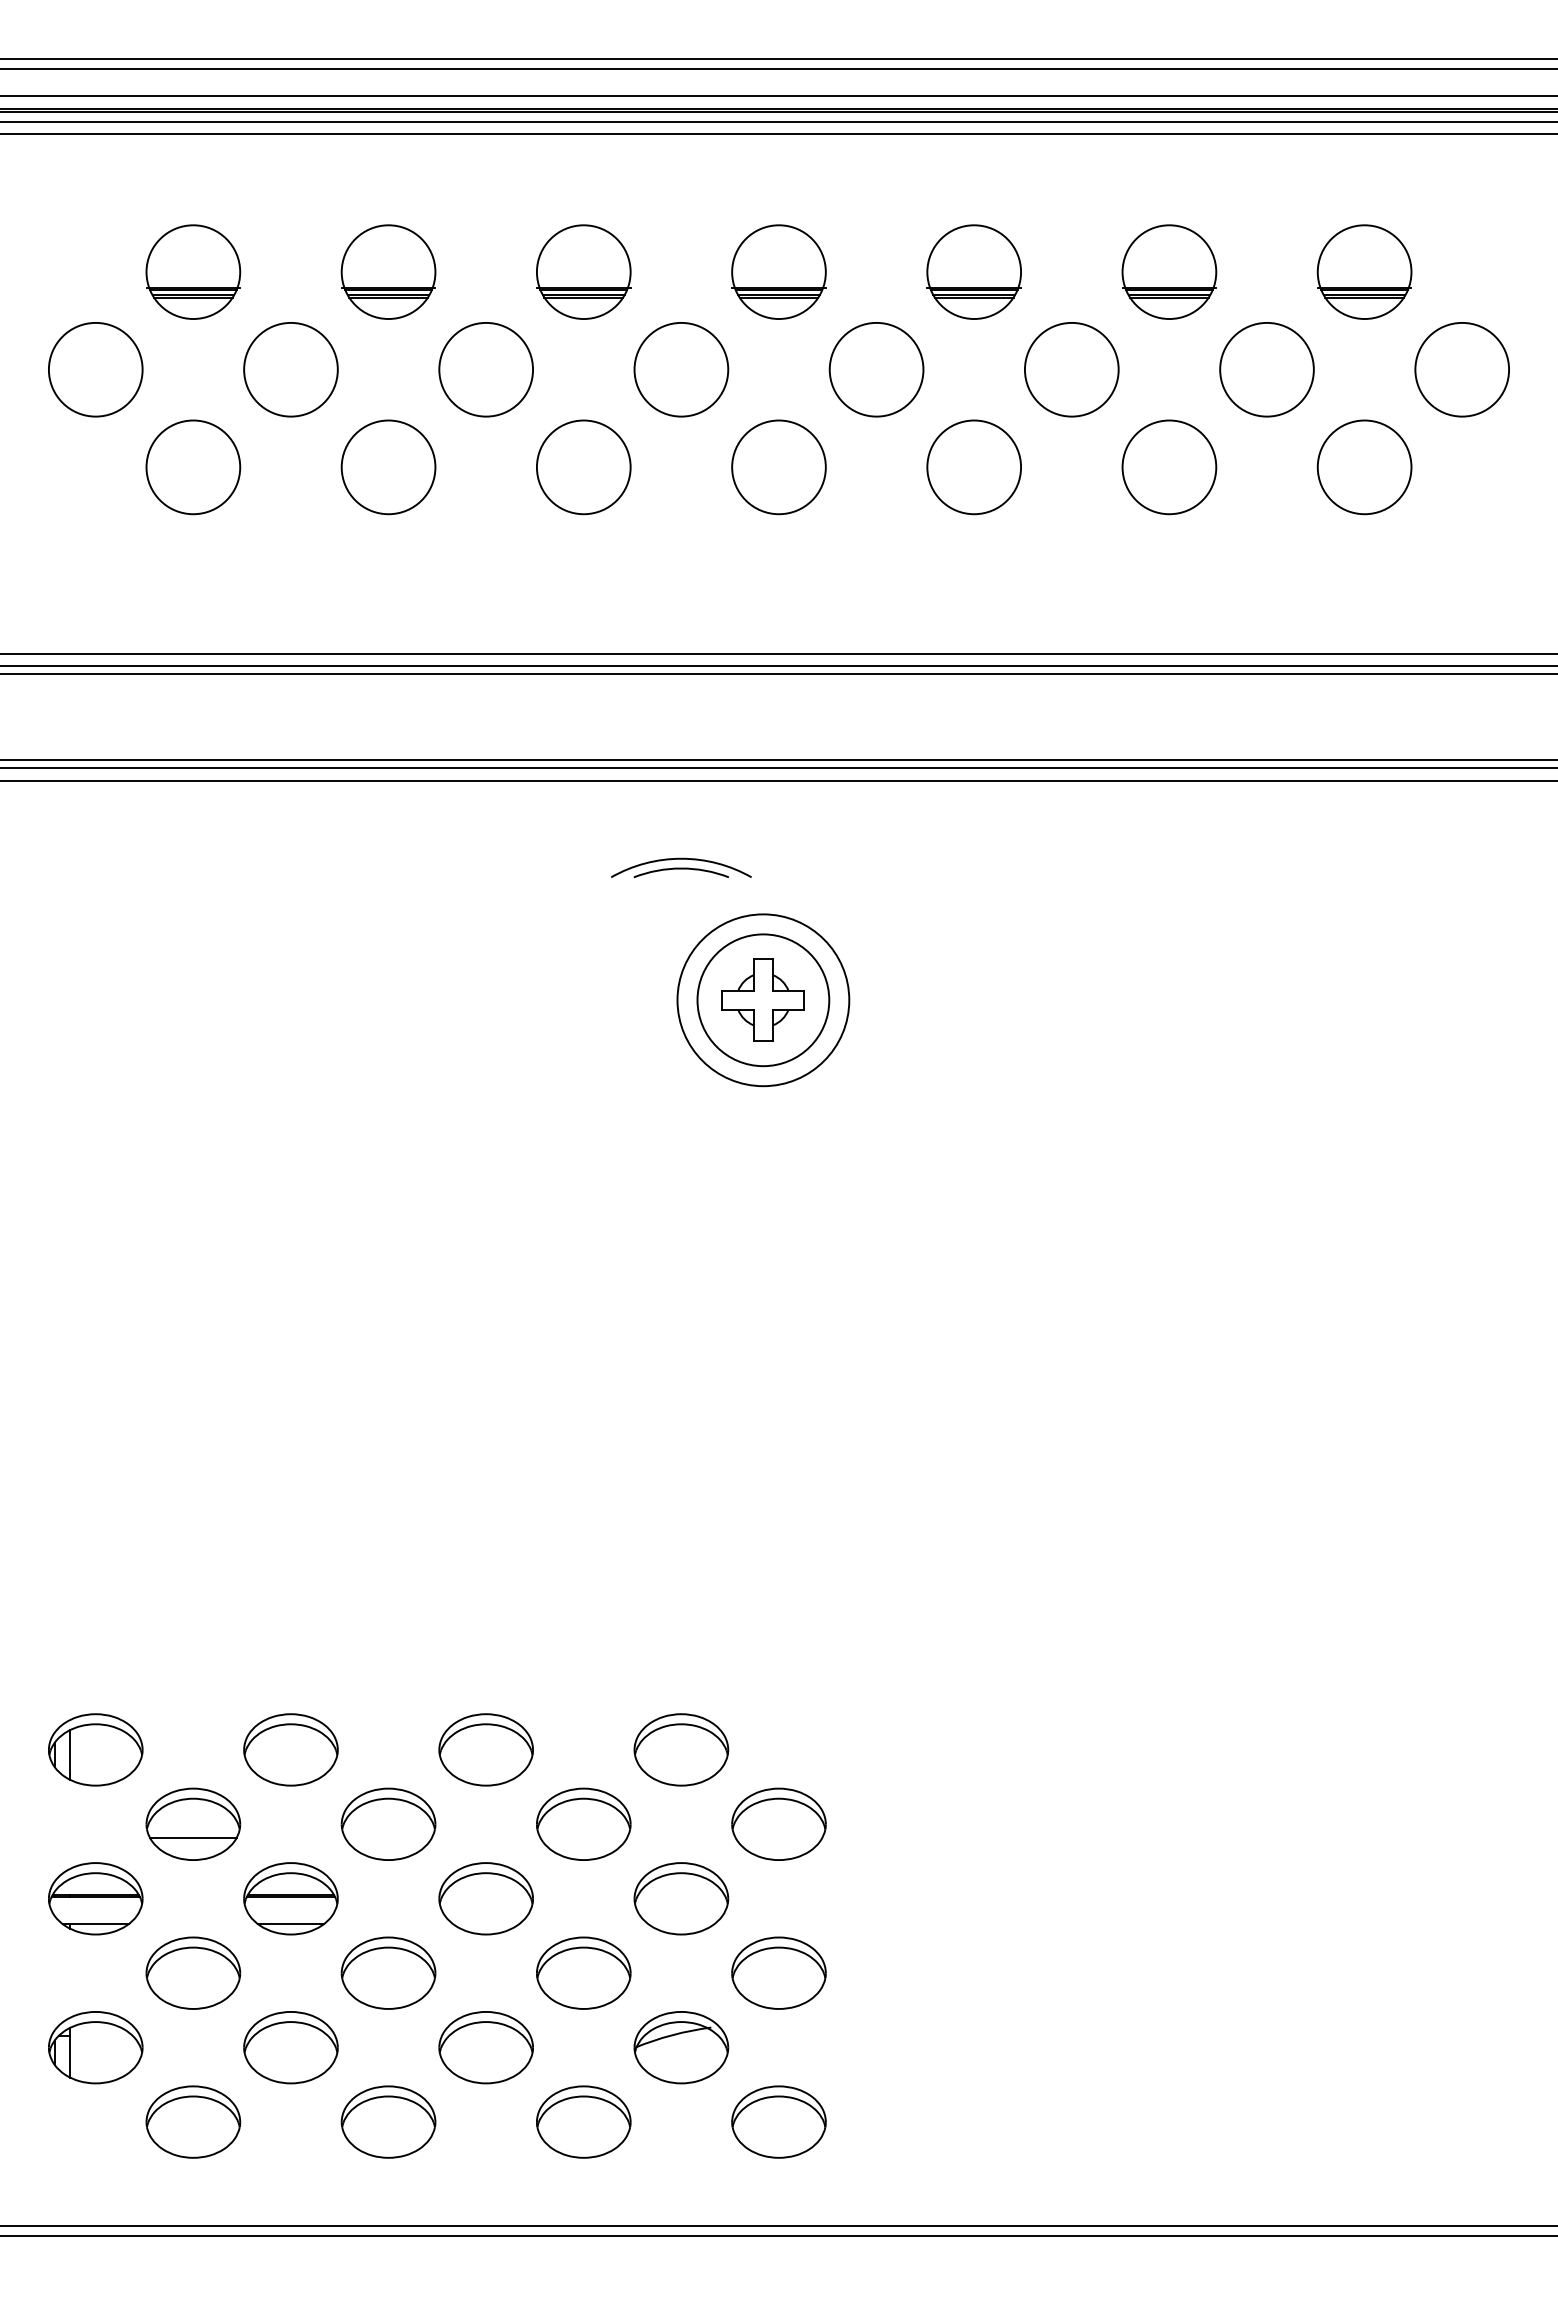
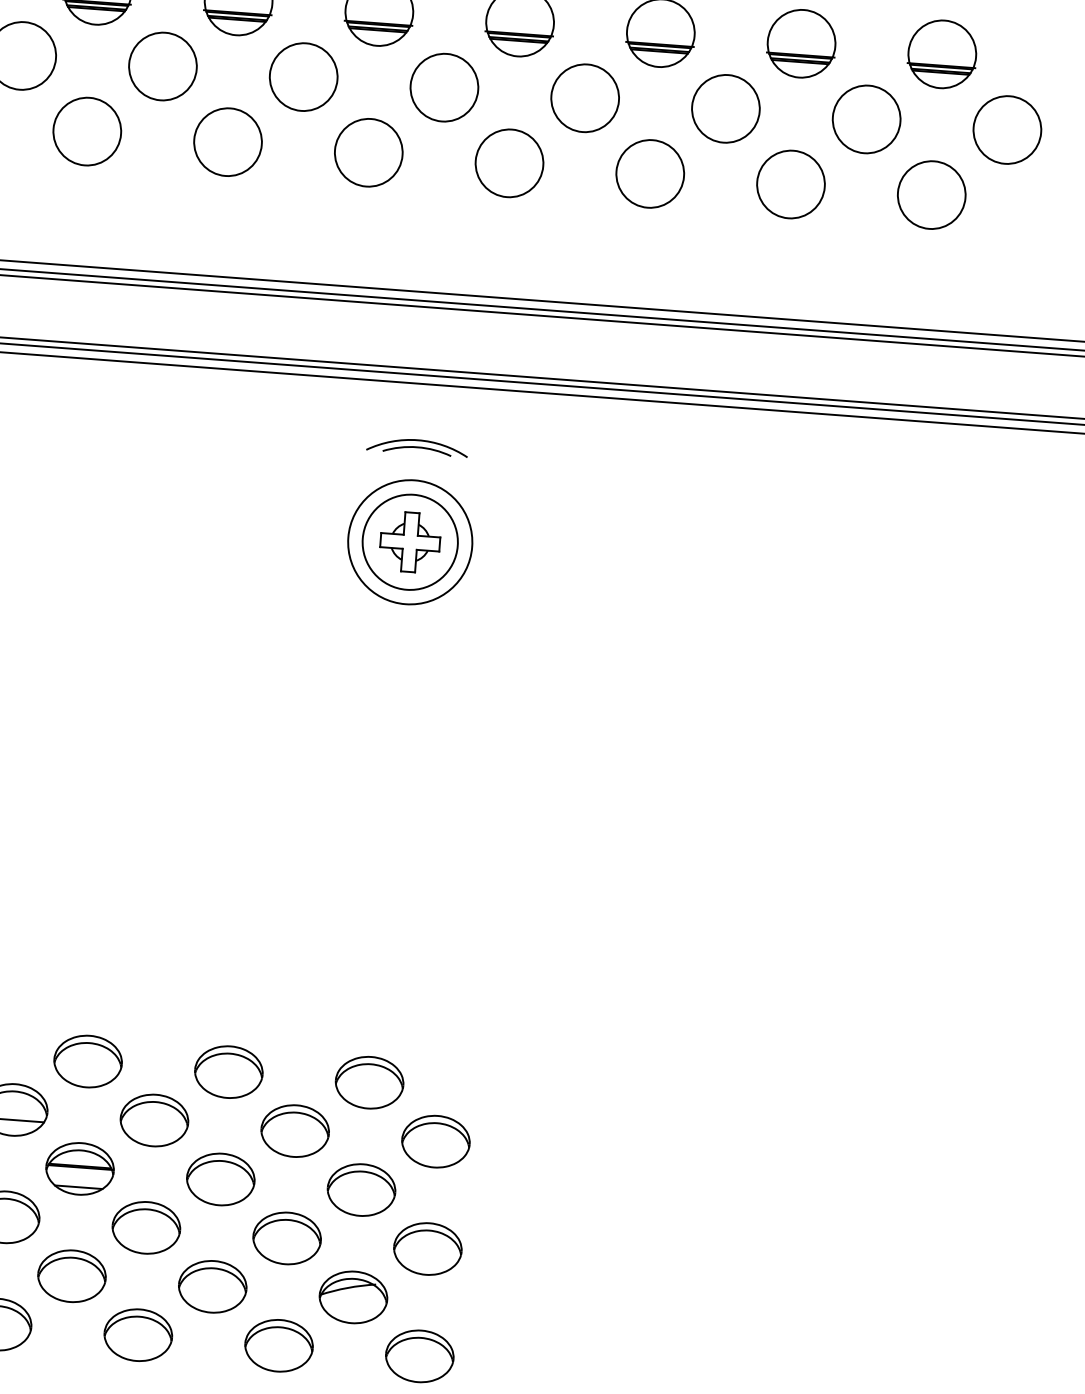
part: (763, 1000) -> (410, 542), moved

